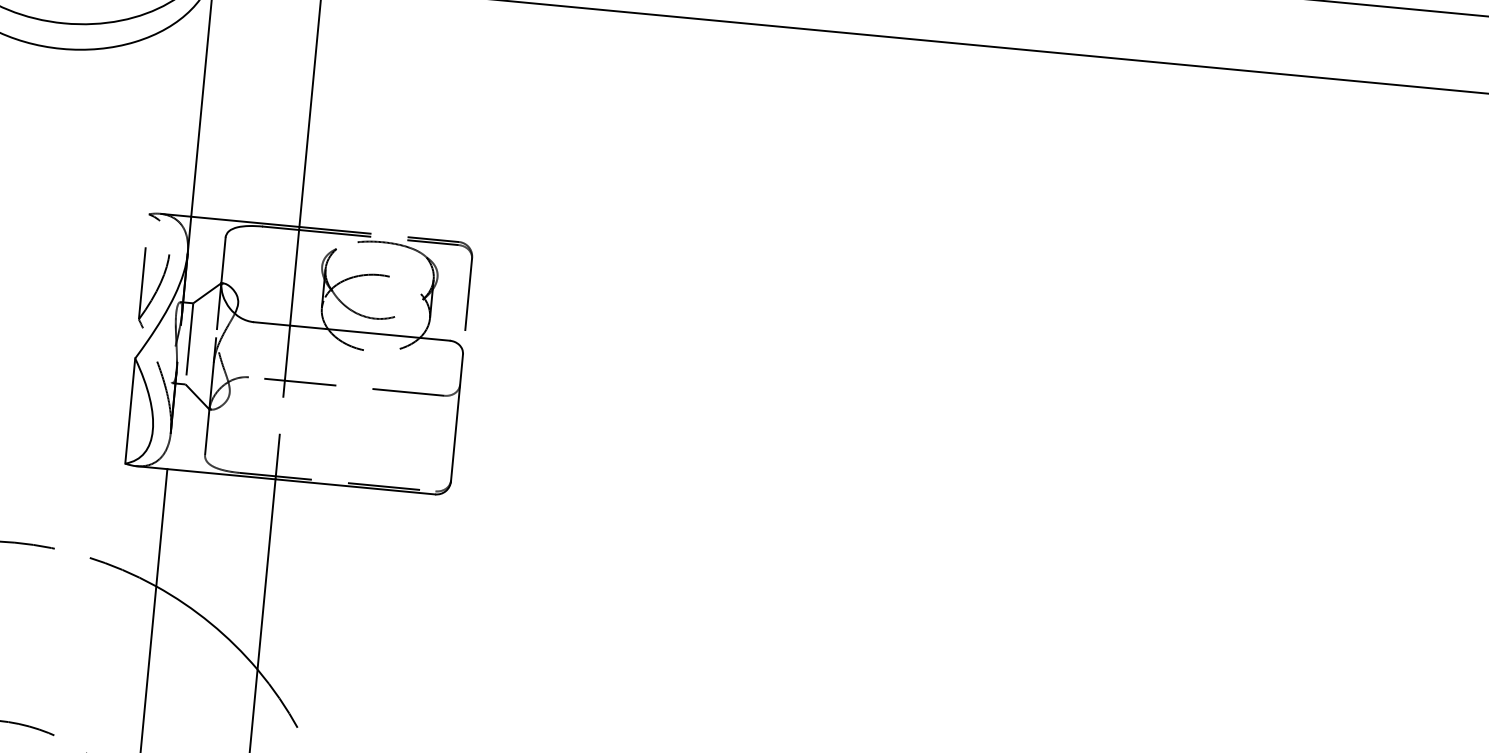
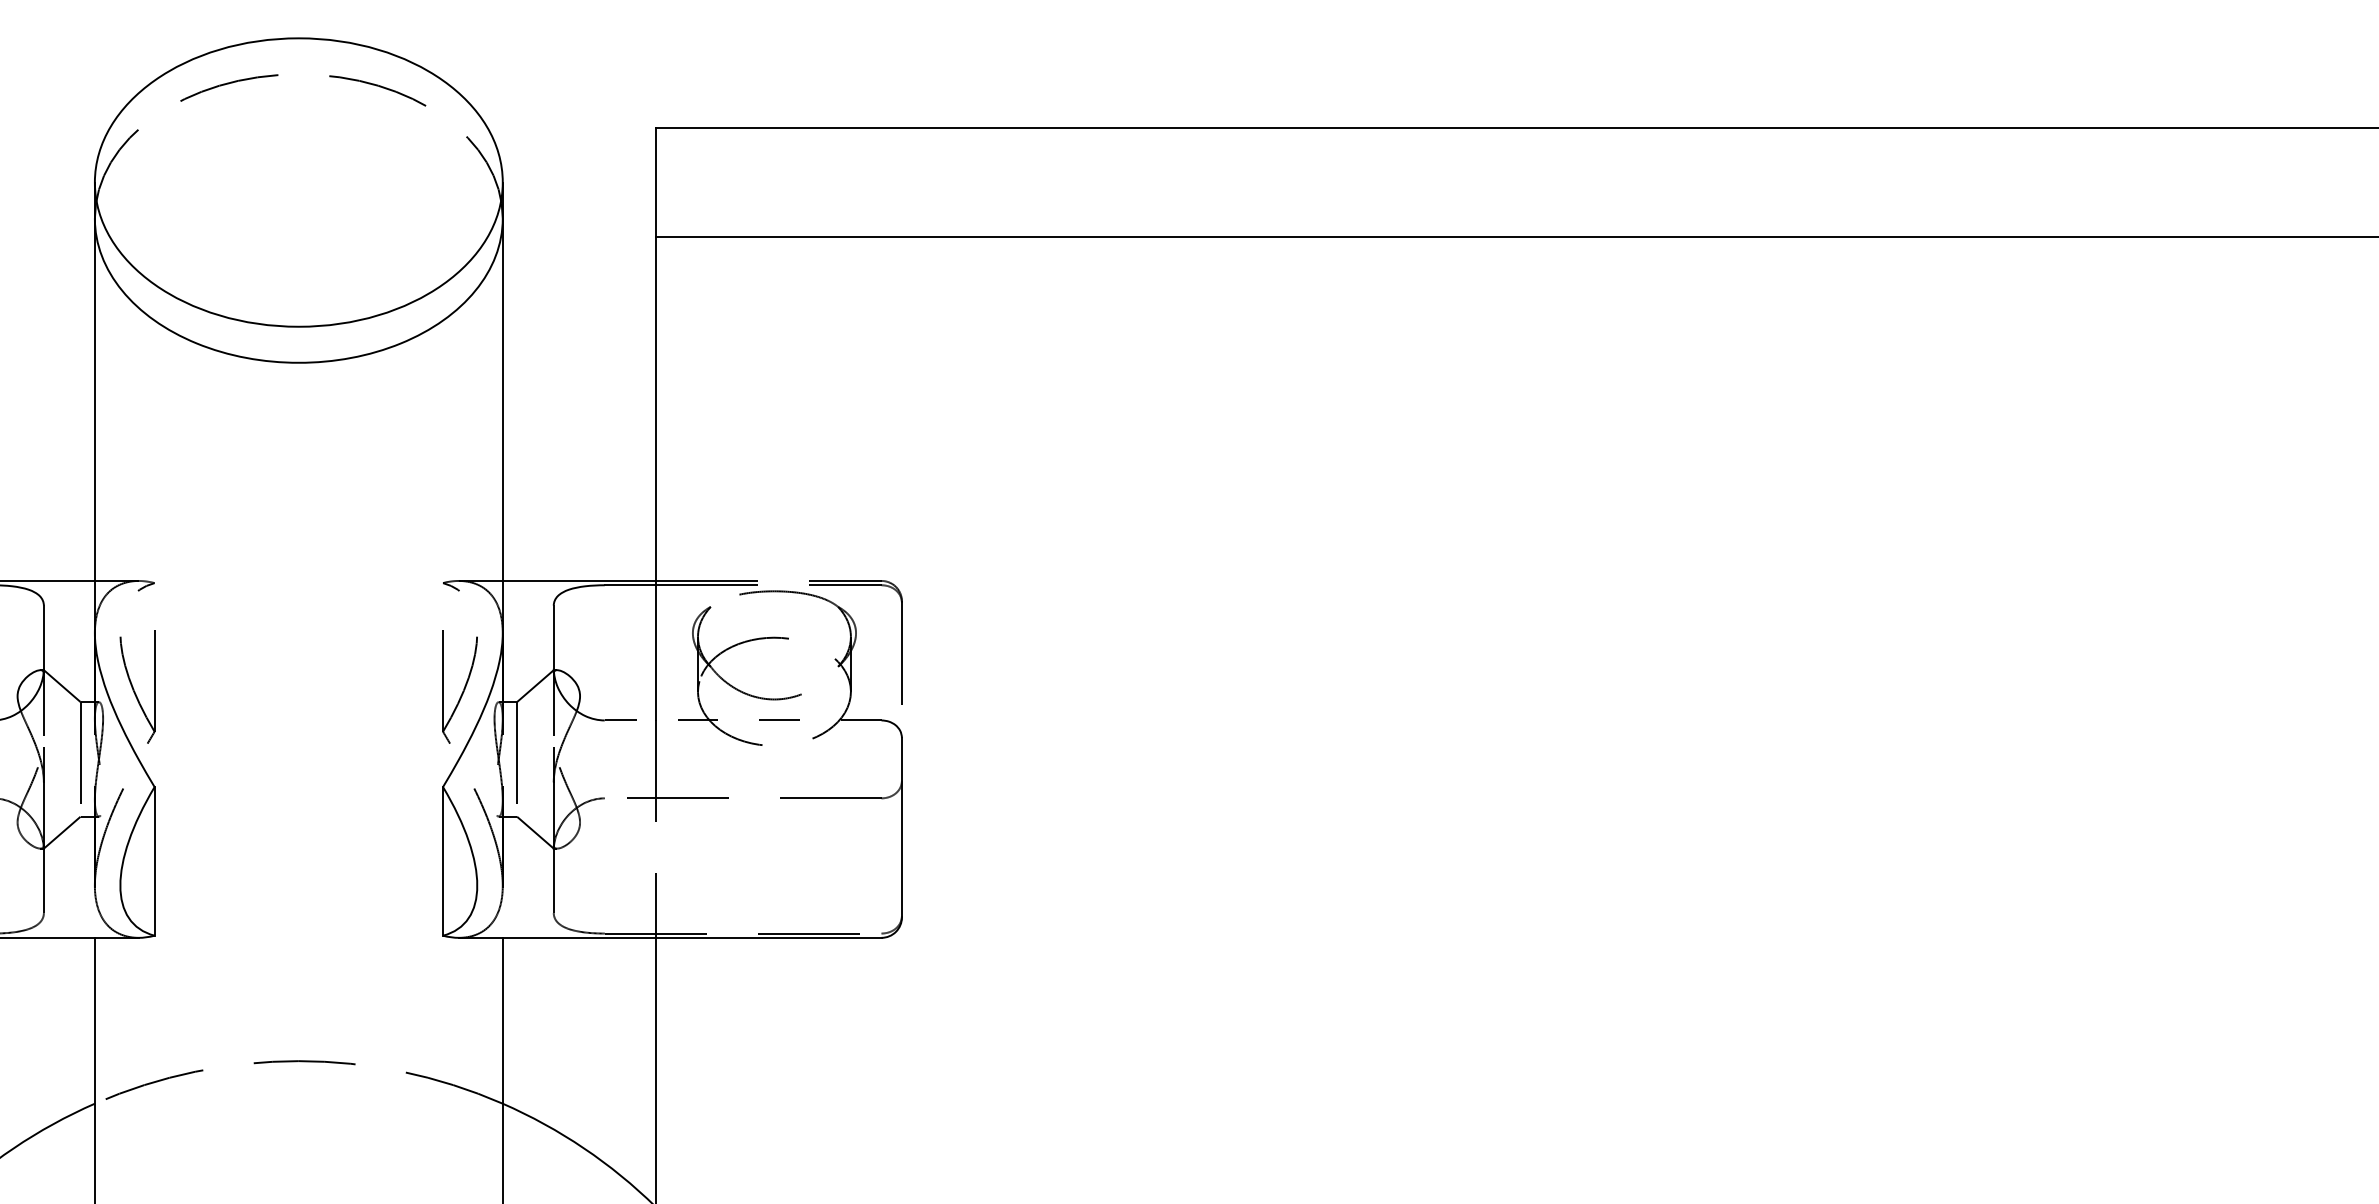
line: (351, 331) -> (742, 720), solid -> dashed

